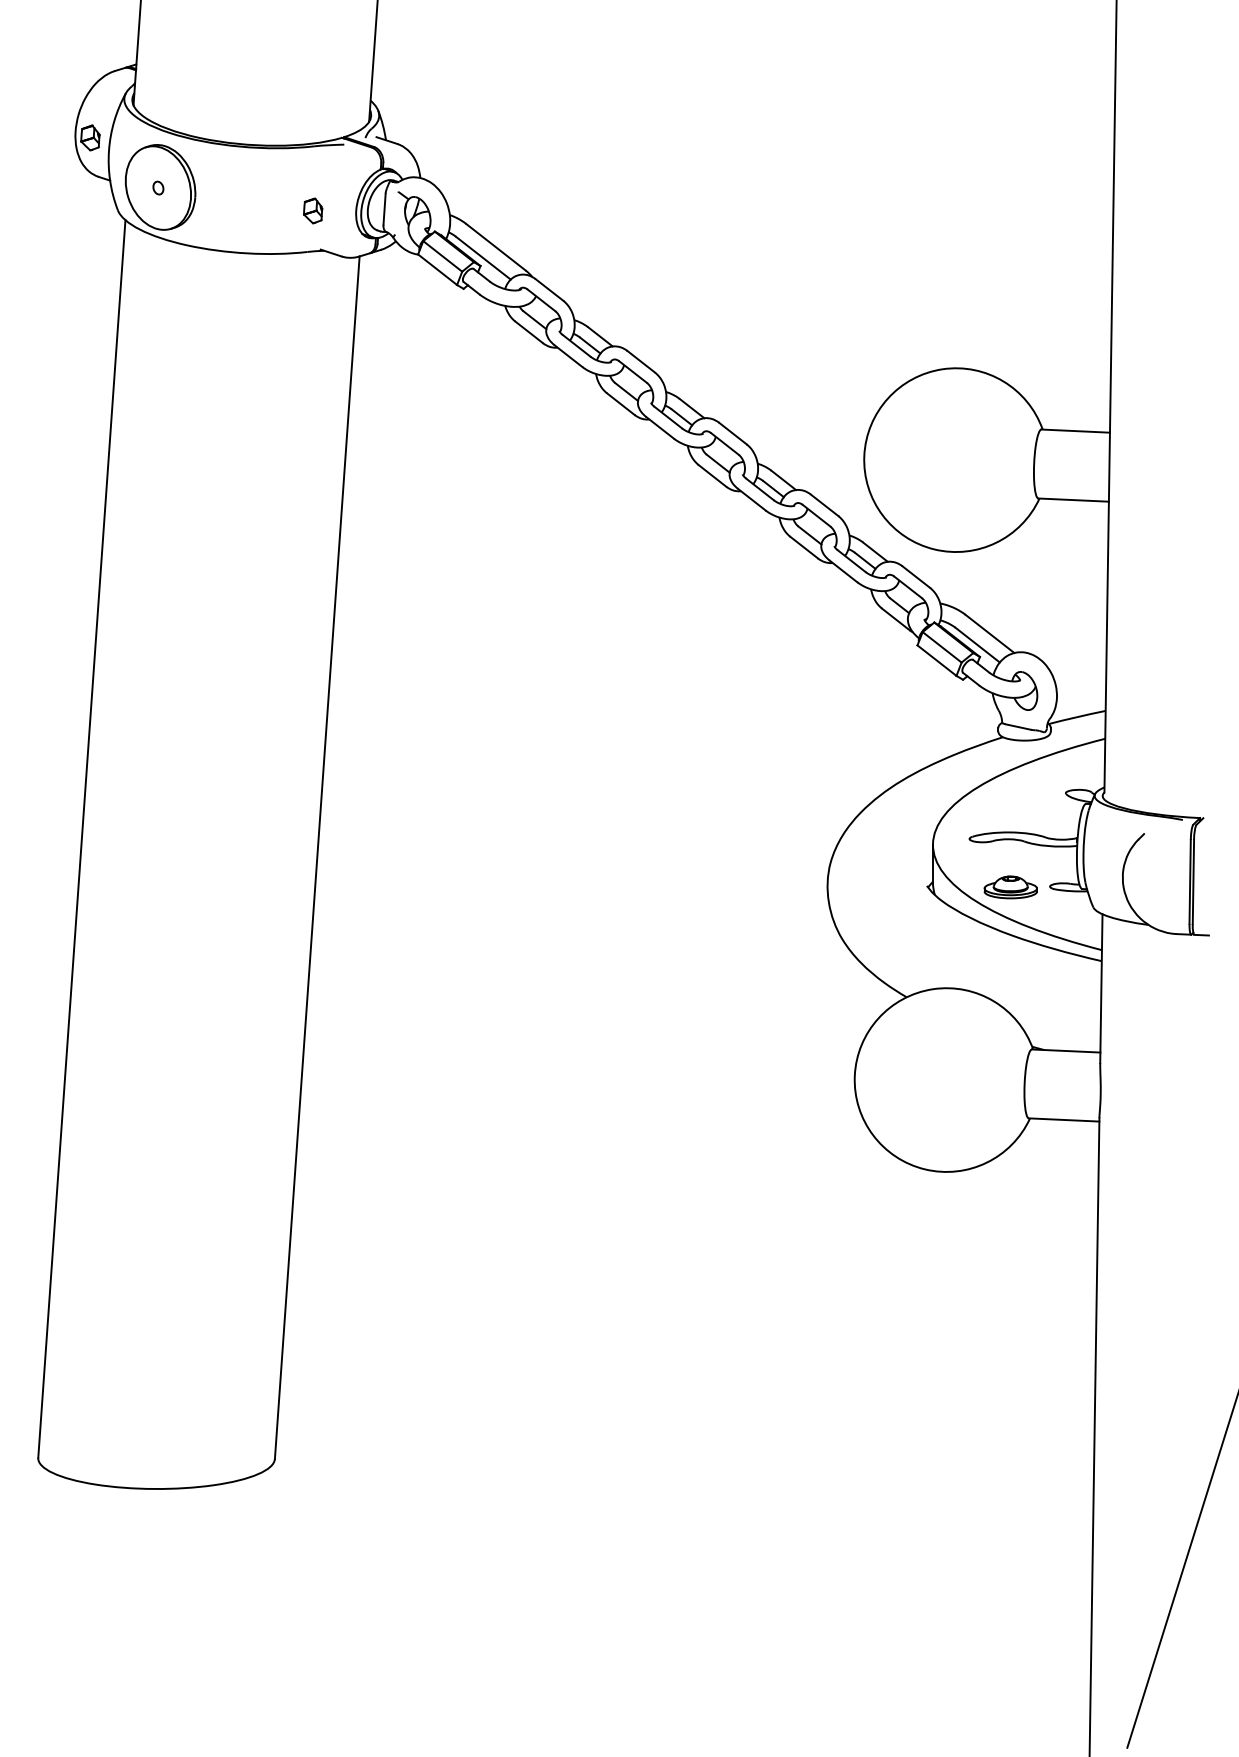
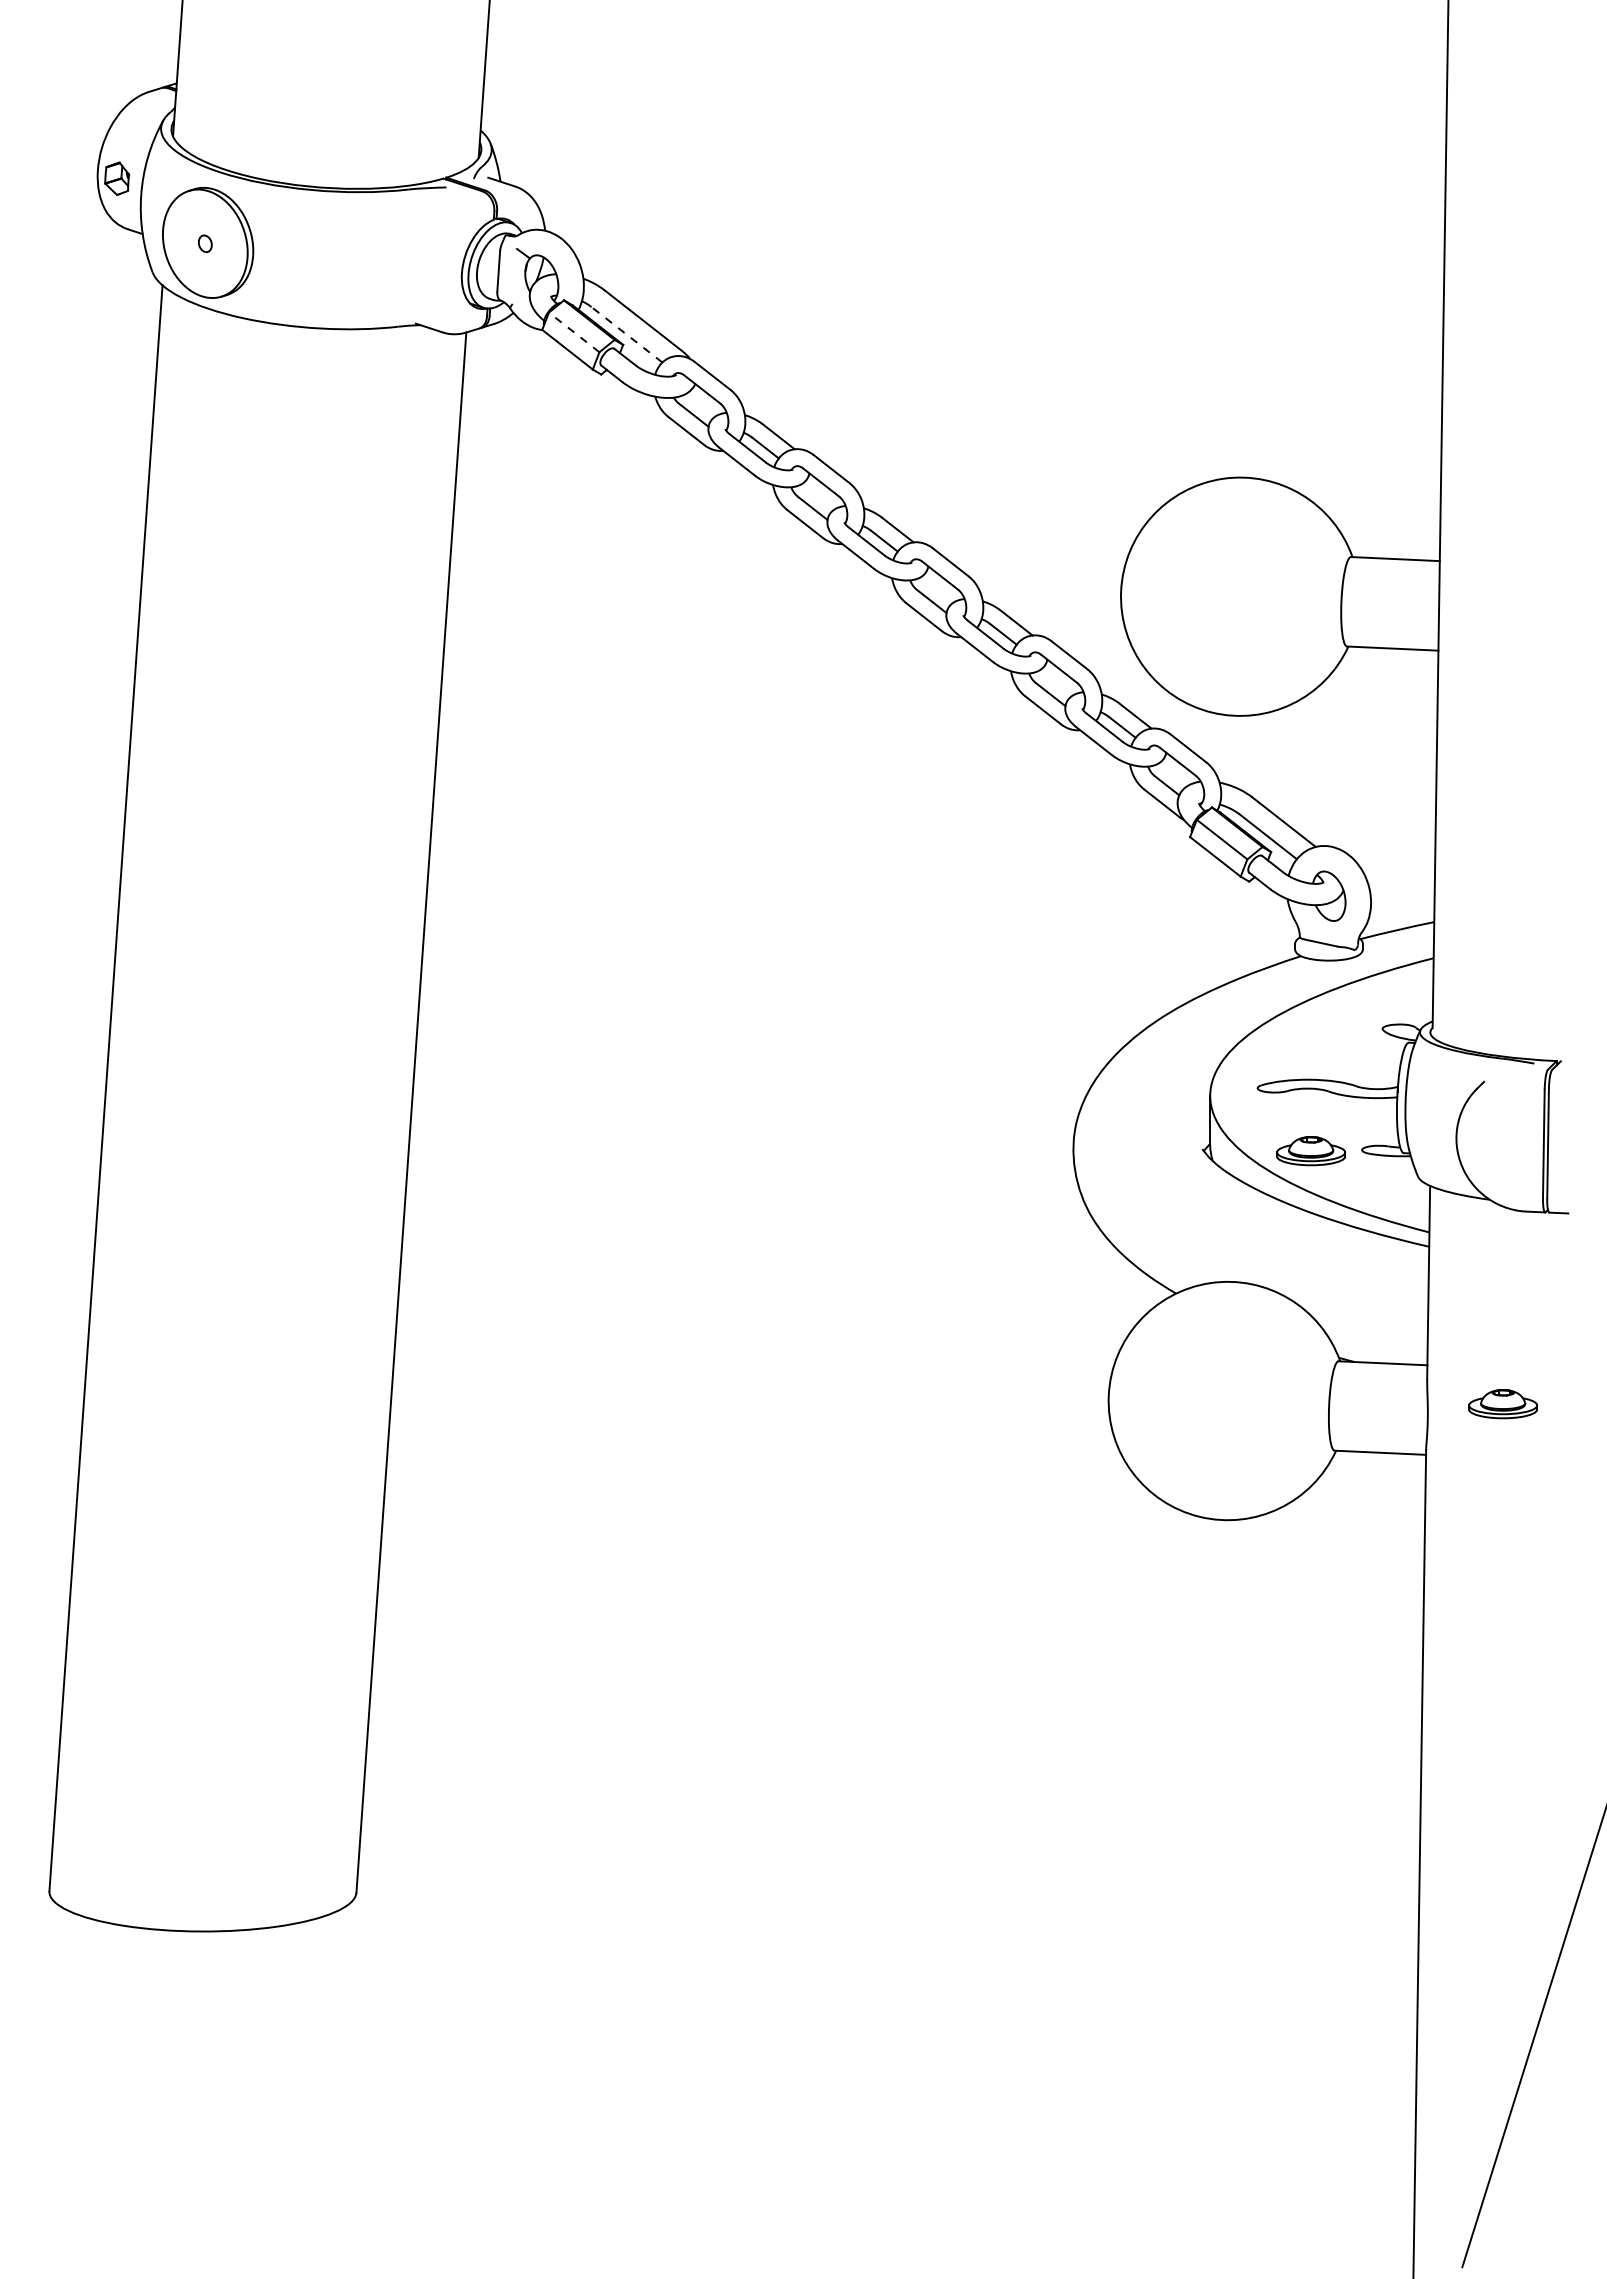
part: (312, 210) -> (405, 273), removed
line: (442, 256) -> (573, 332), solid -> dashed
line: (483, 258) -> (626, 334), solid -> dashed
part: (1159, 1082) -> (1503, 1404), added

